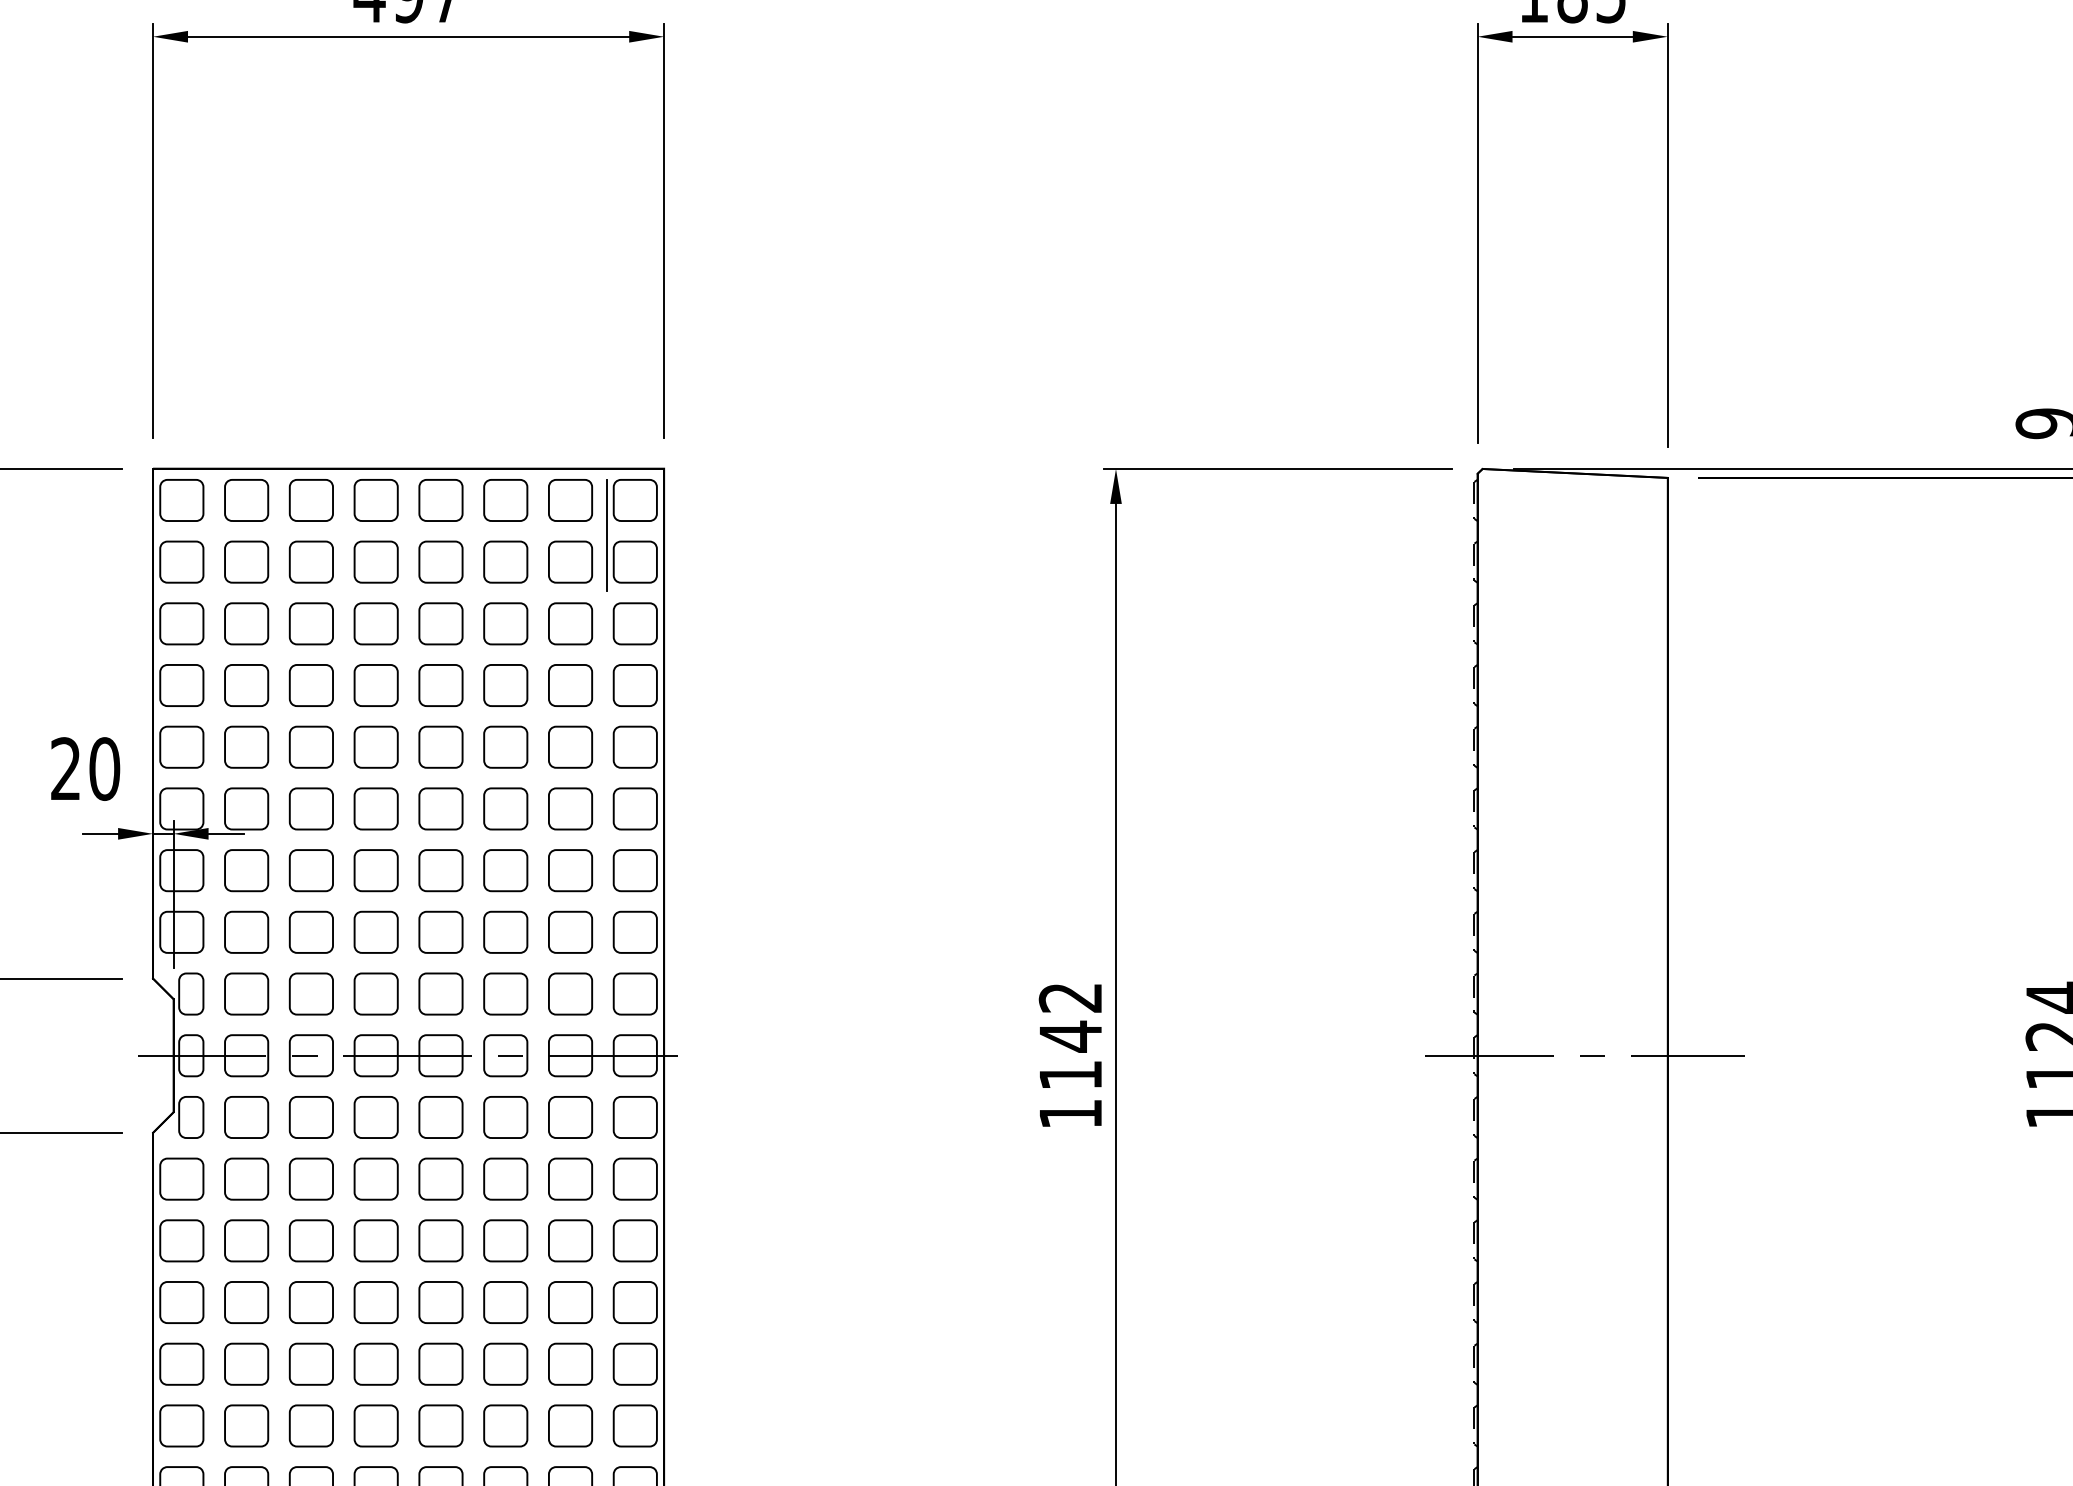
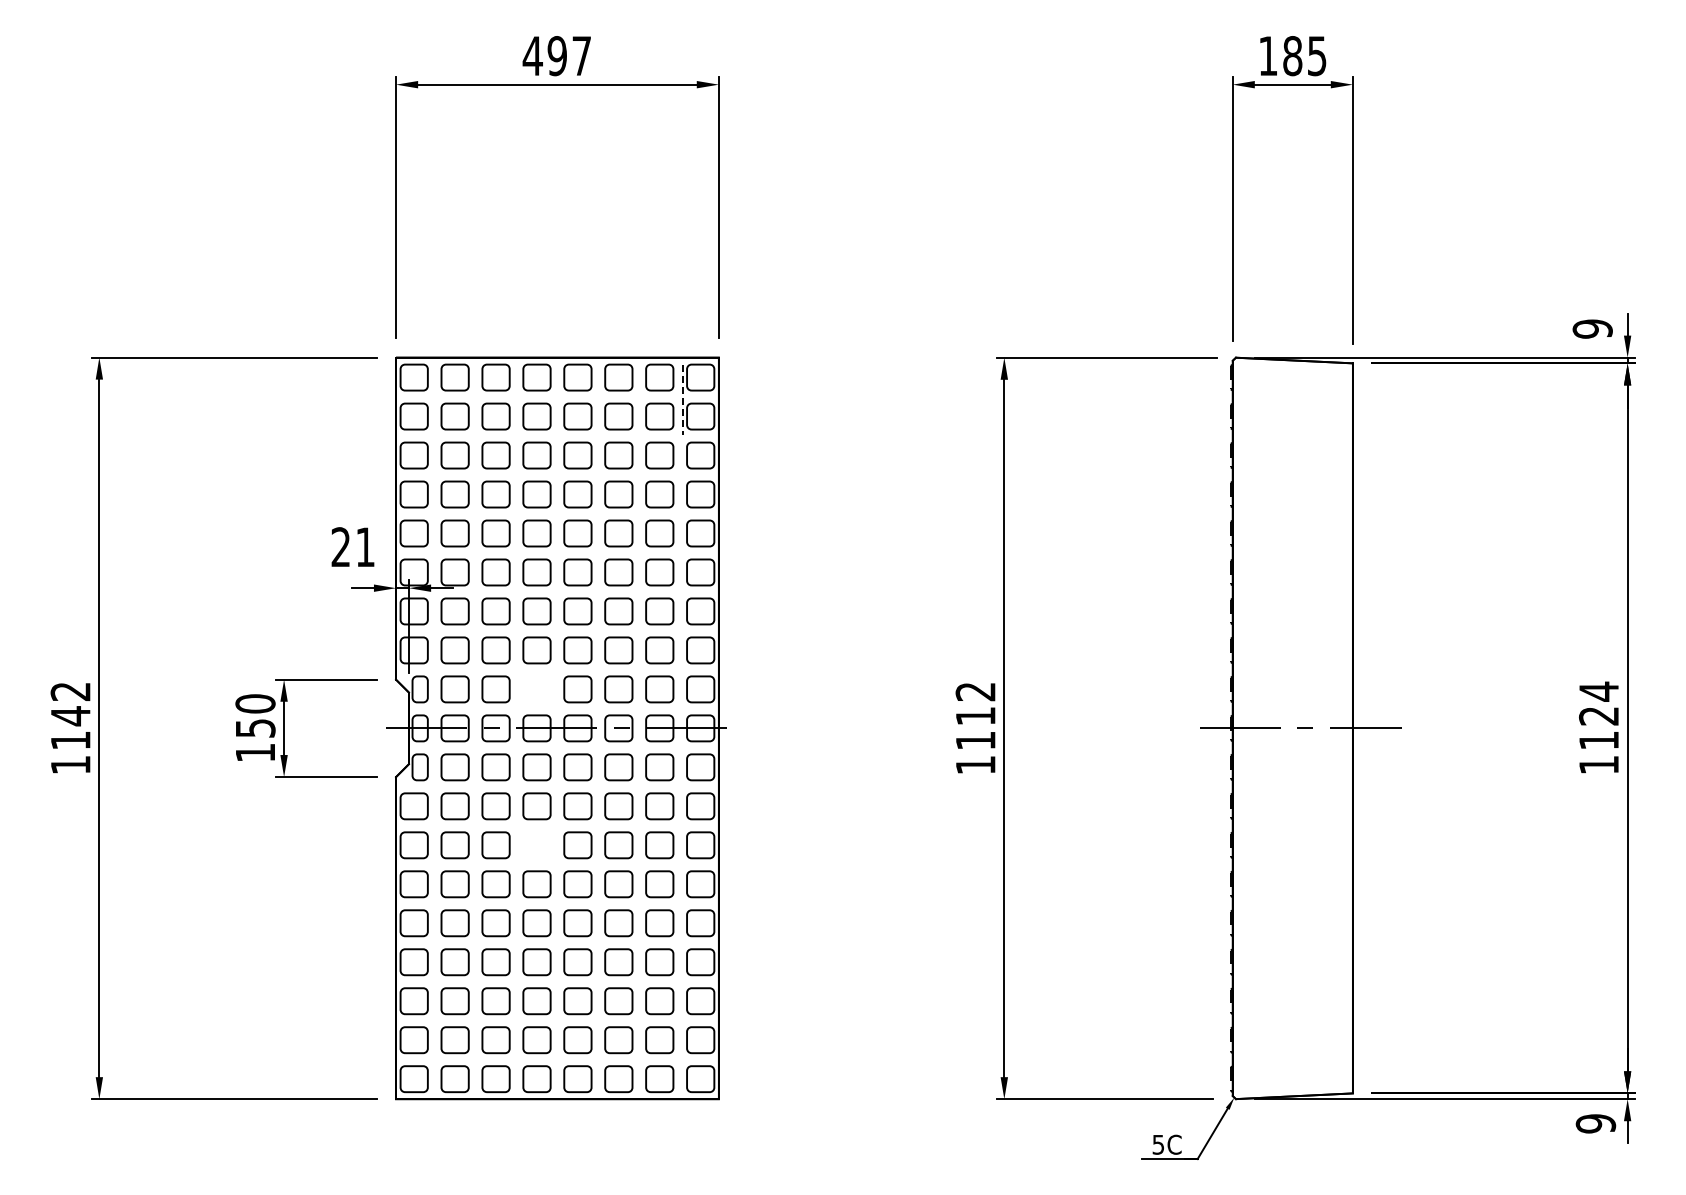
line: (606, 536) -> (682, 400), solid -> dashed
text: (104, 769) -> (365, 547), 20 -> 21
part: (375, 994) -> (536, 689), removed
text: (1070, 1036) -> (975, 716), 1142 -> 1112
part: (375, 1241) -> (536, 845), removed

